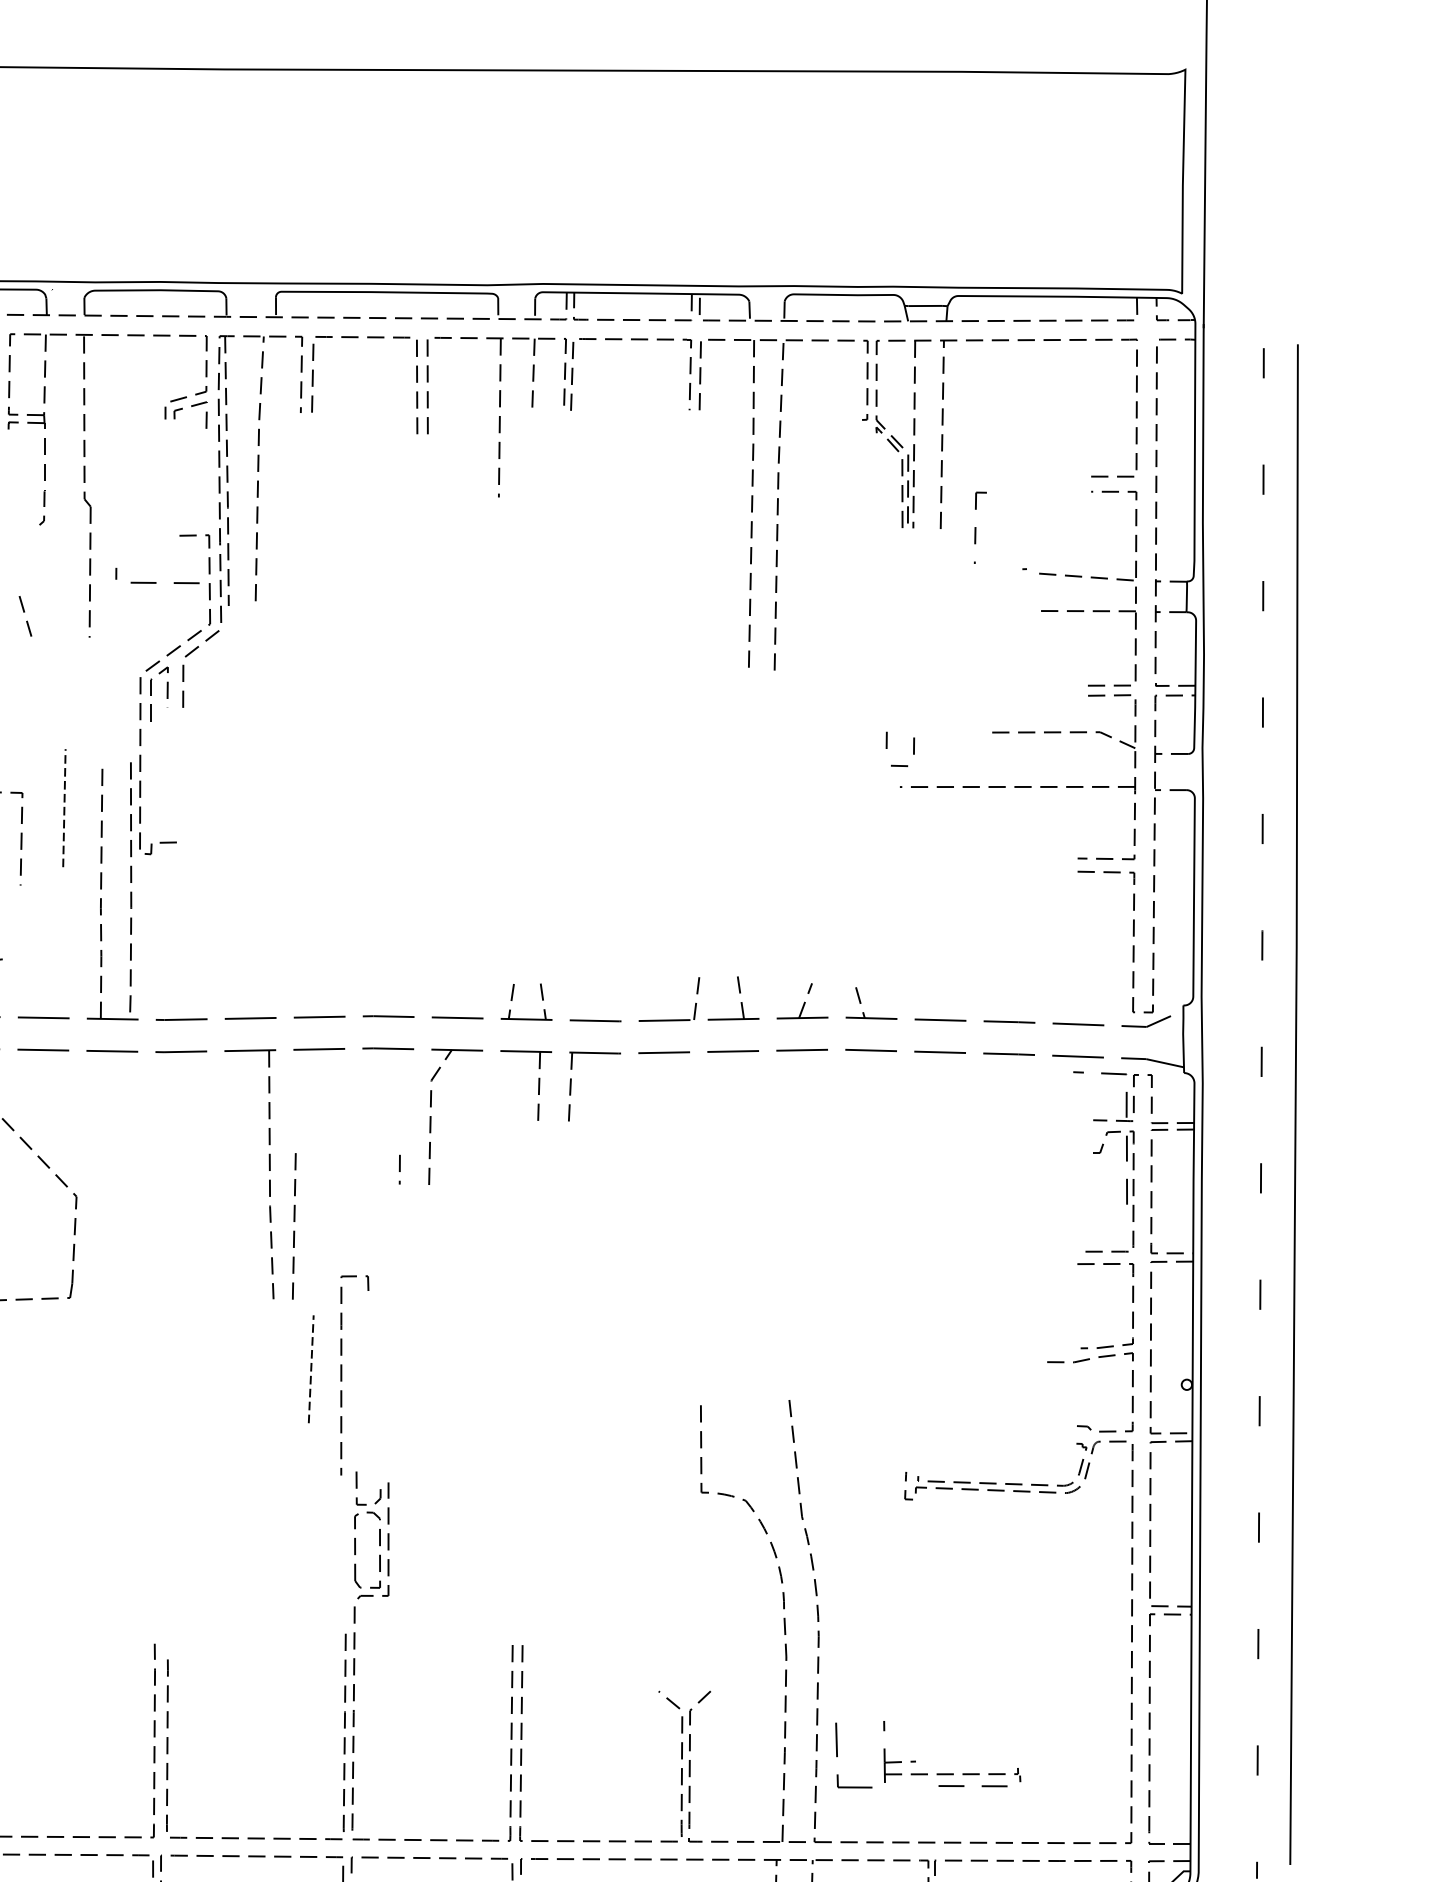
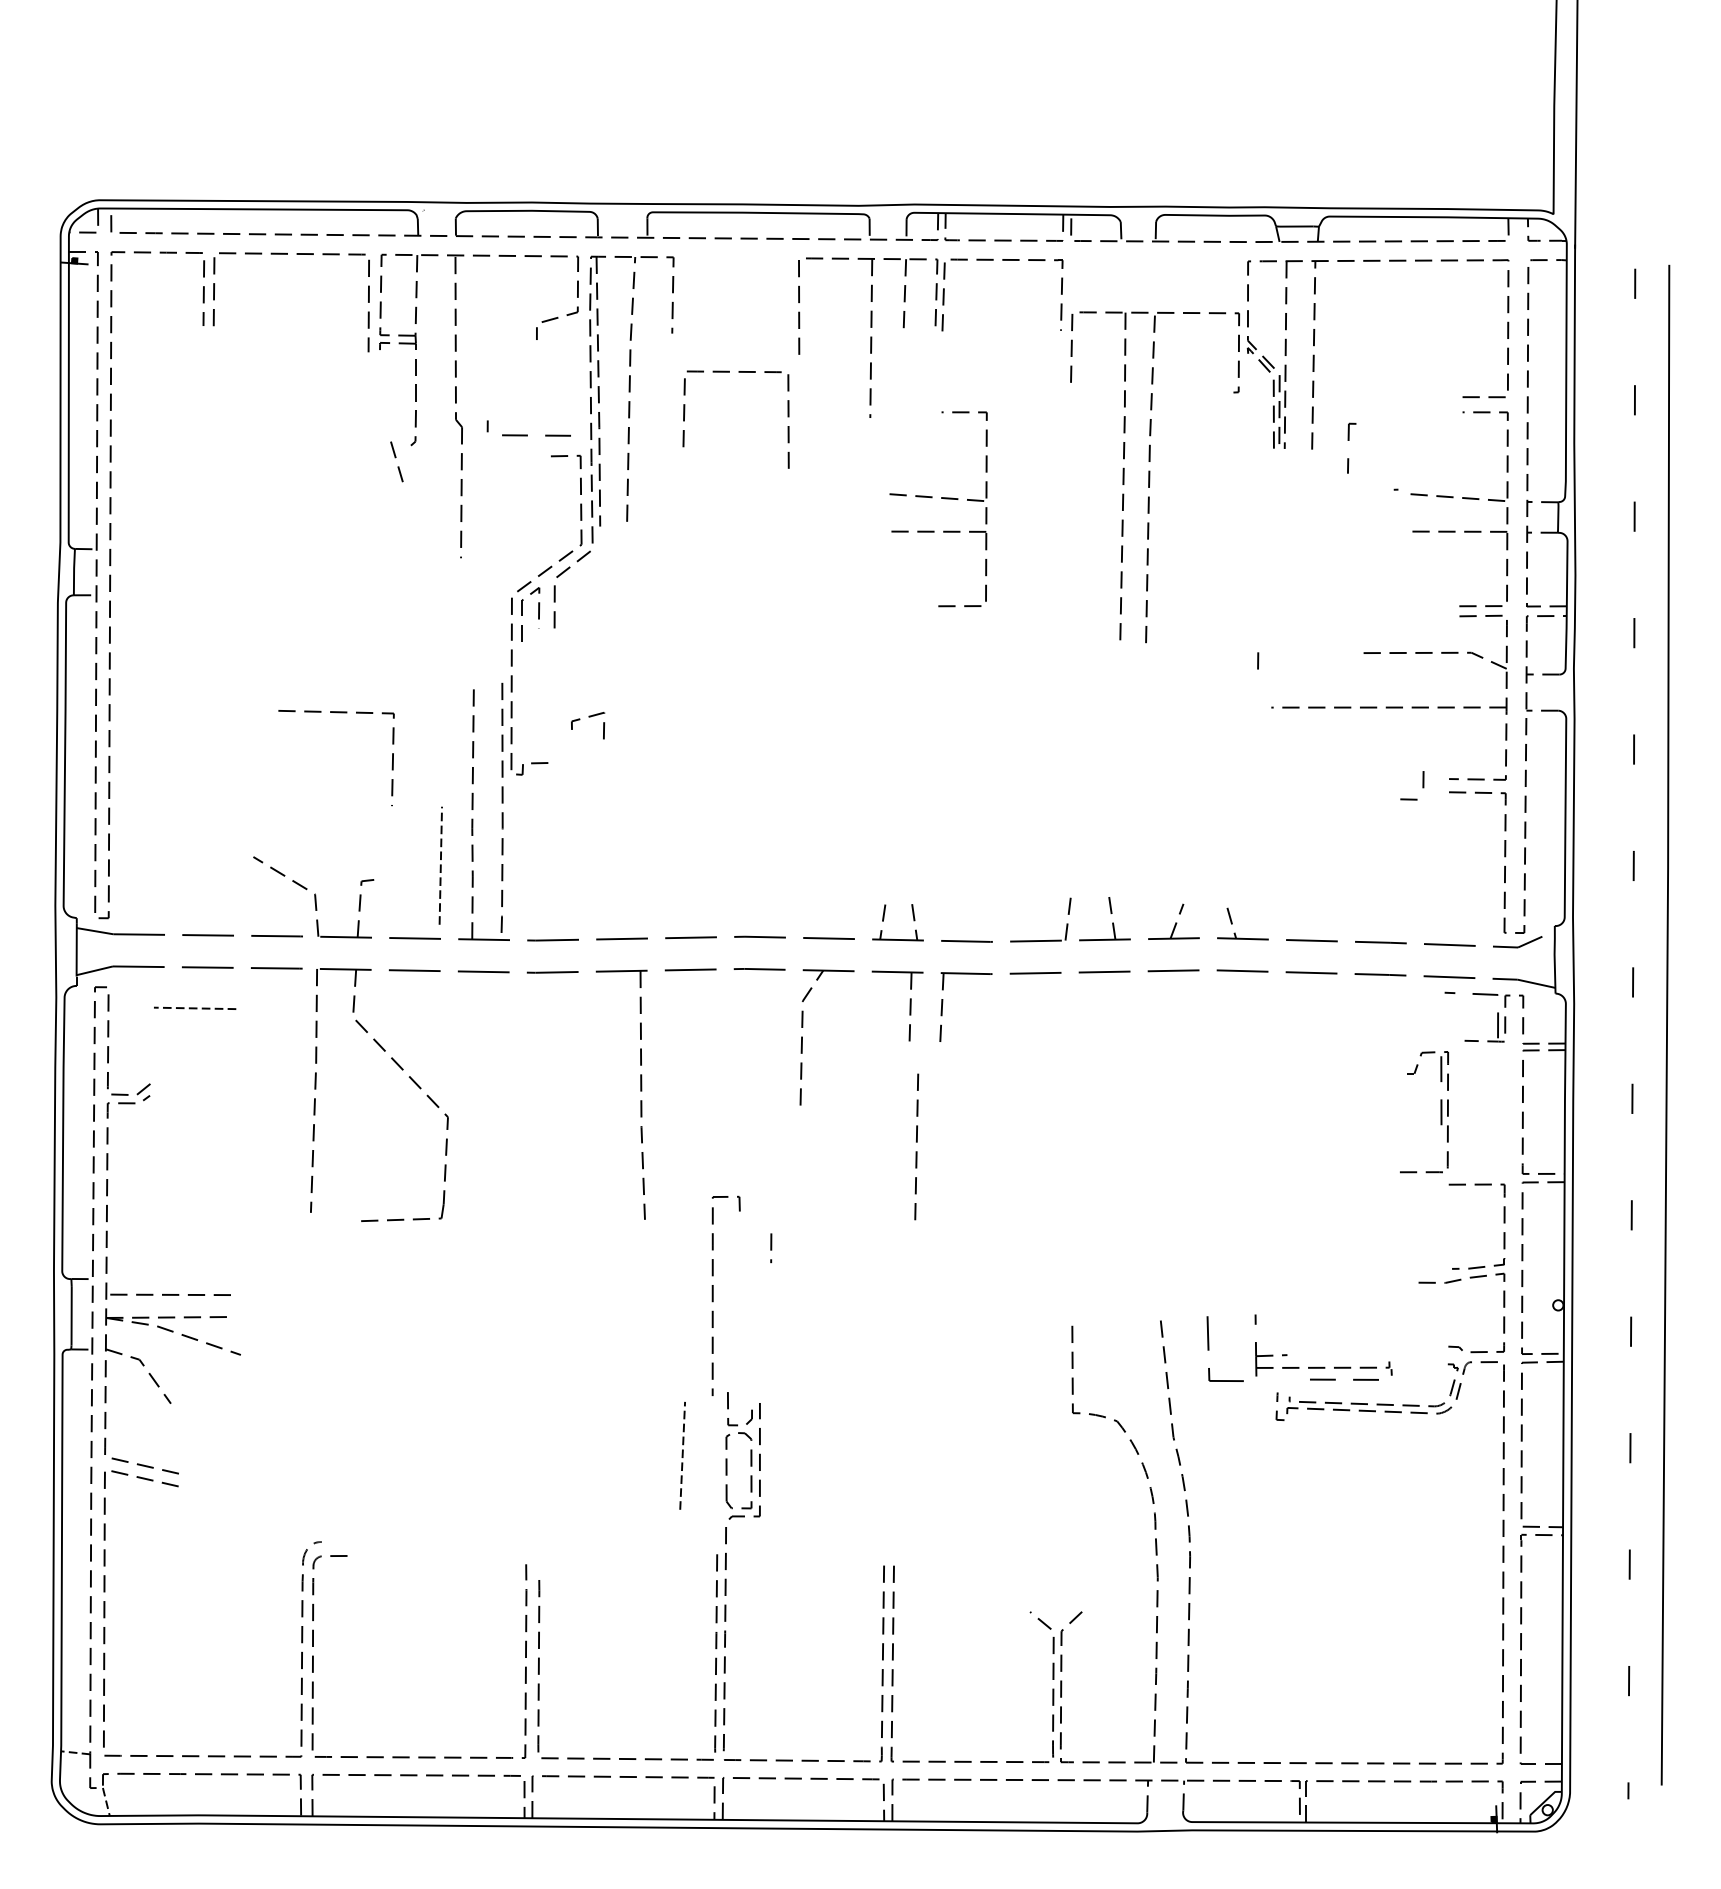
curve: (367, 337) -> (738, 372), moved
line: (191, 406) -> (588, 717), moved
part: (783, 504) -> (1154, 477), moved
part: (980, 527) -> (1351, 448), size x0.7
part: (570, 577) -> (941, 498), added
line: (156, 581) -> (527, 434), moved
line: (24, 612) -> (395, 458), moved
line: (913, 751) -> (1422, 785), moved
line: (64, 807) -> (440, 865), moved
line: (400, 1169) -> (771, 1248), moved
part: (1126, 1191) -> (1440, 1112), moved
line: (294, 1221) -> (916, 1142), moved
line: (311, 1368) -> (682, 1455), moved
part: (916, 1760) -> (1287, 1354), moved

